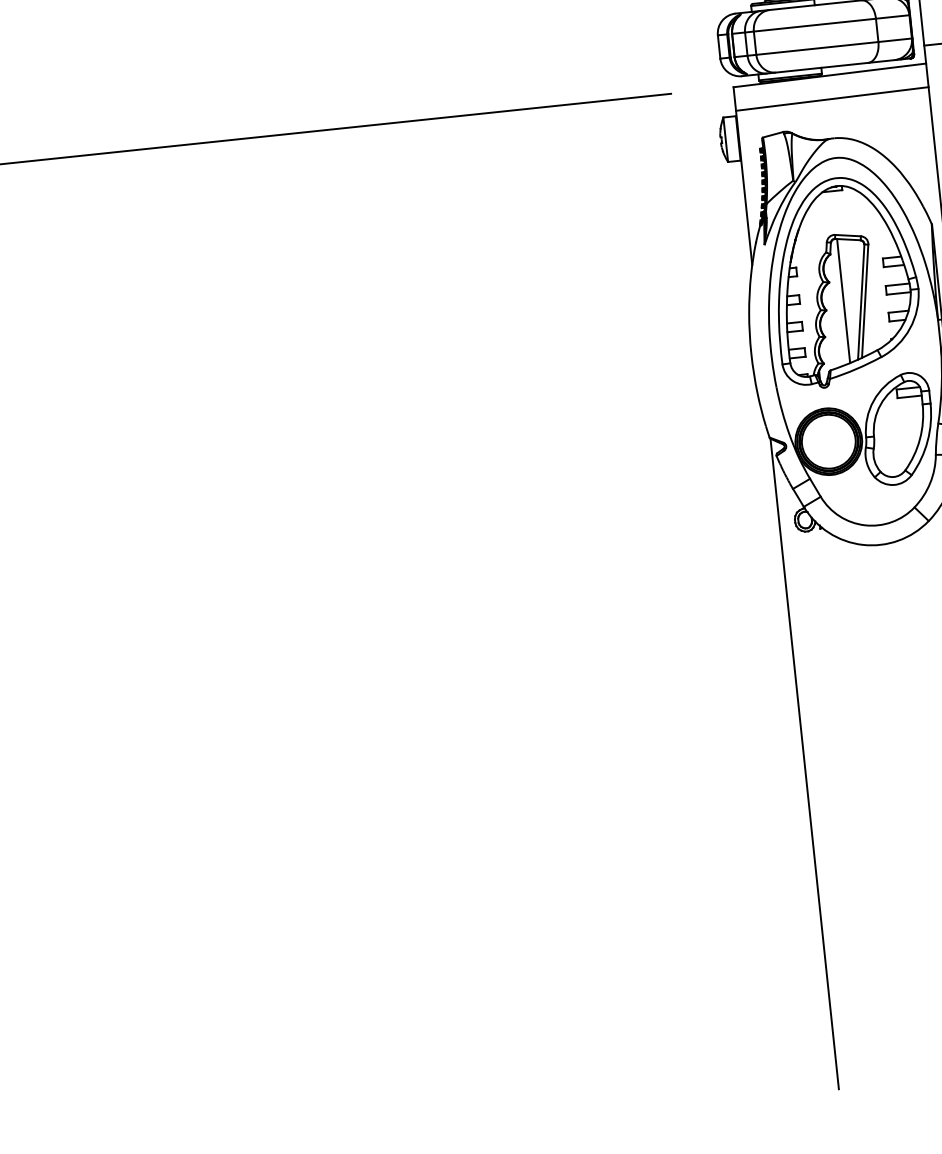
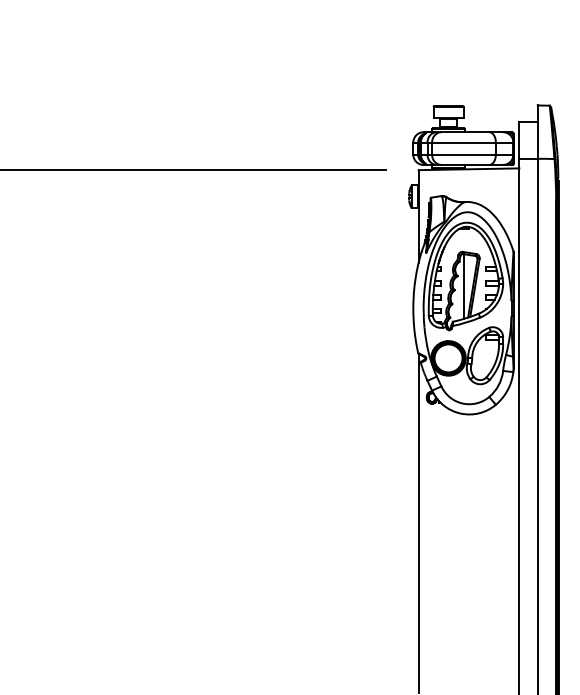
line: (831, 98) -> (468, 181), removed

